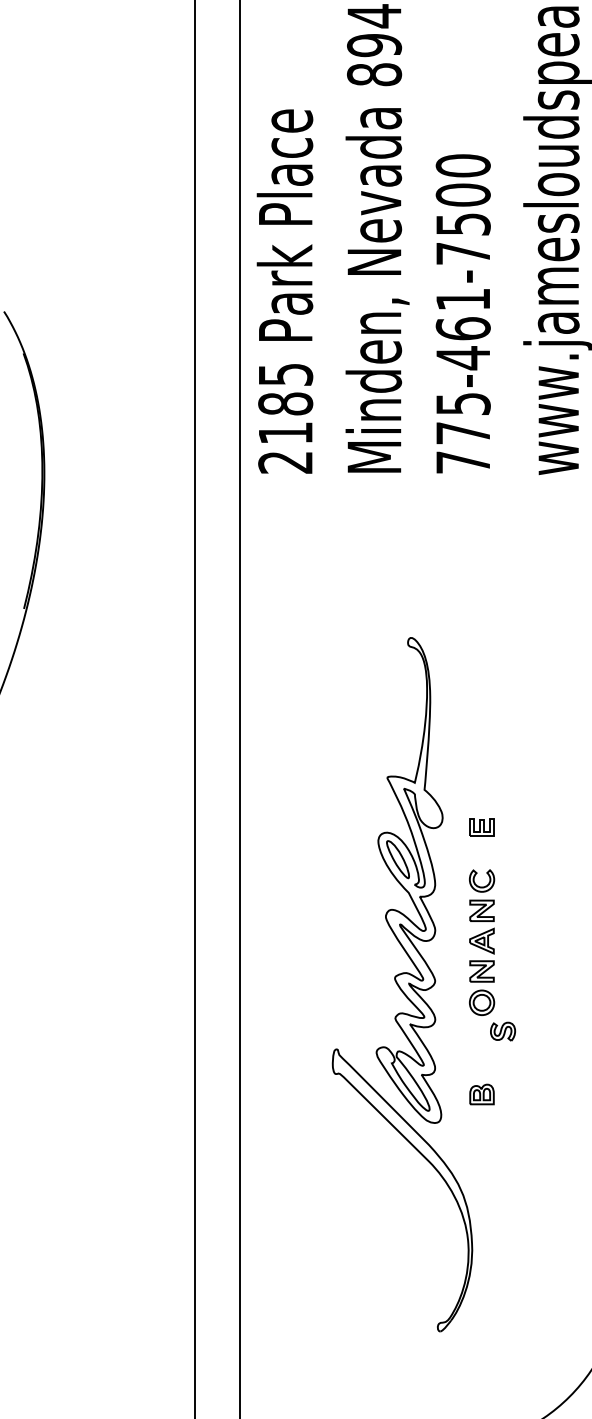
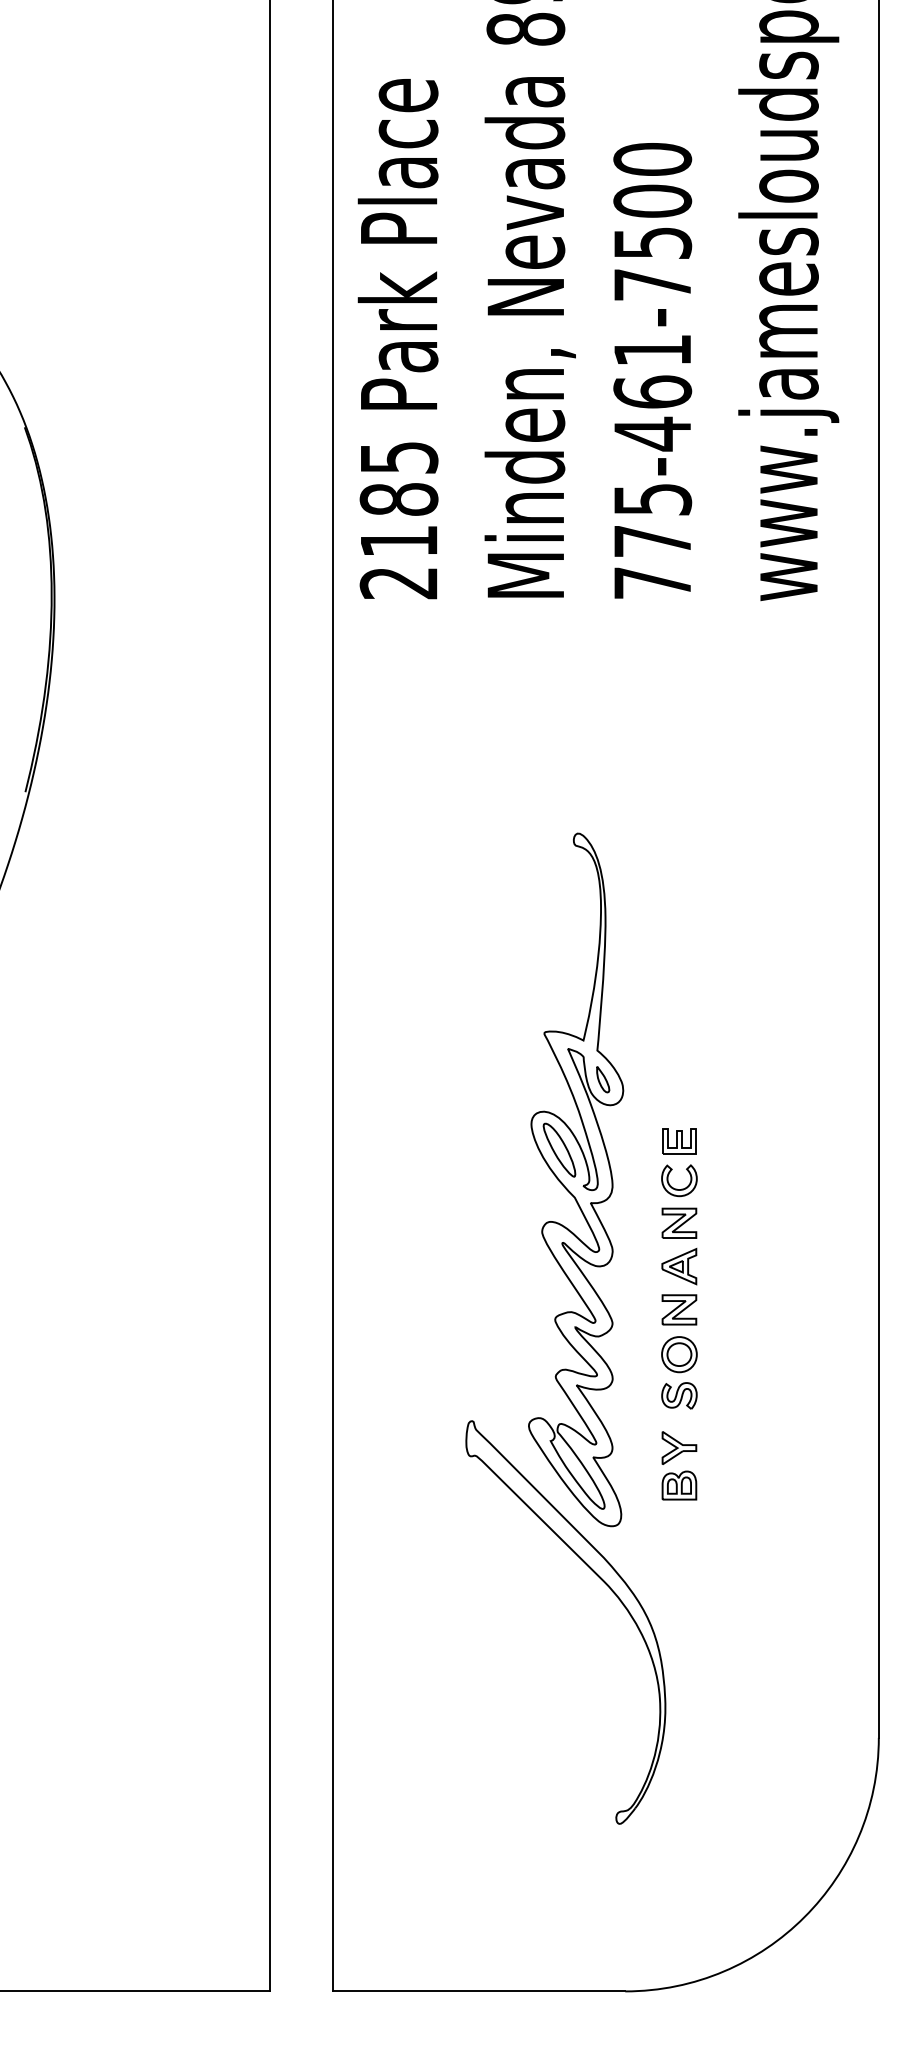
part: (428, 810) -> (603, 1079), added
part: (482, 827) -> (679, 1141), moved
part: (503, 1031) -> (679, 1395), moved
part: (482, 1067) -> (679, 1447), added

